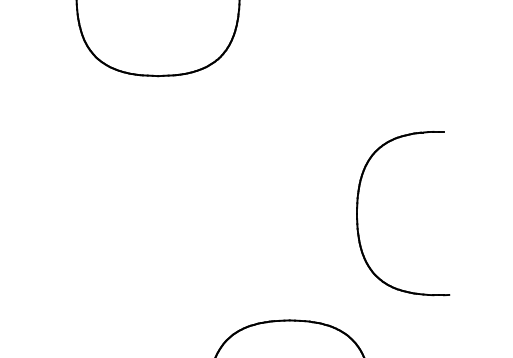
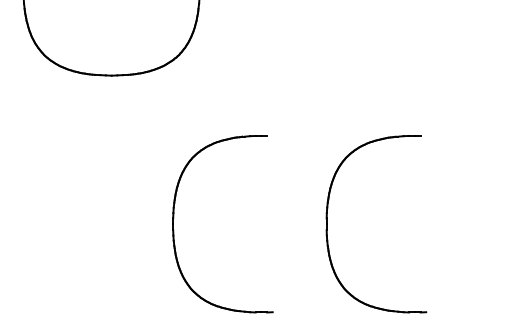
part: (216, 207) -> (174, 217), added

